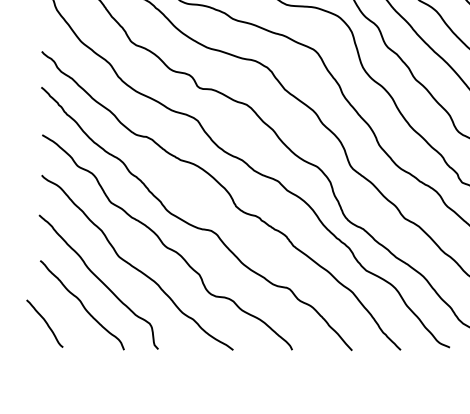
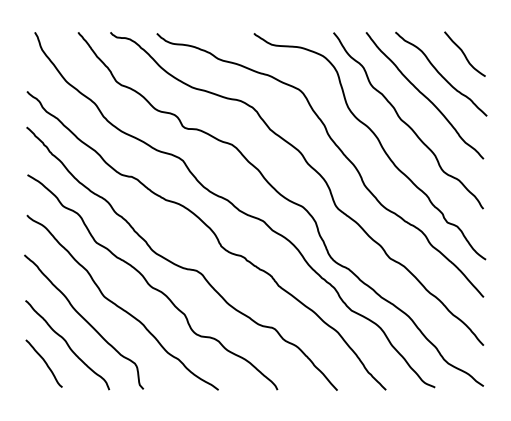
curve: (45, 322) -> (44, 362), moved

